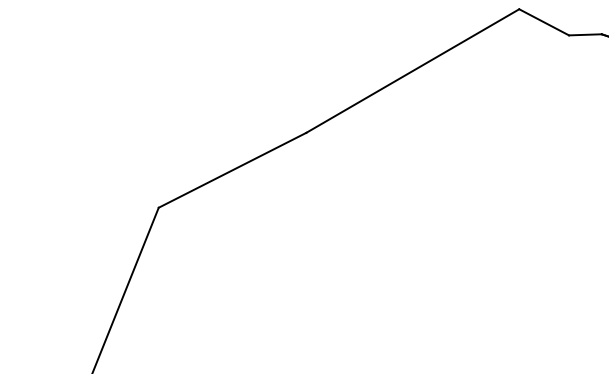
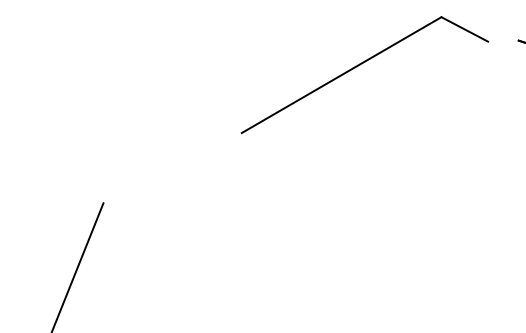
line: (585, 34) -> (503, 40), removed
line: (232, 169) -> (172, 167), removed

